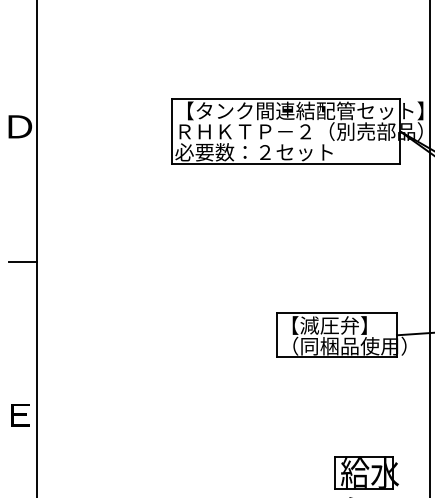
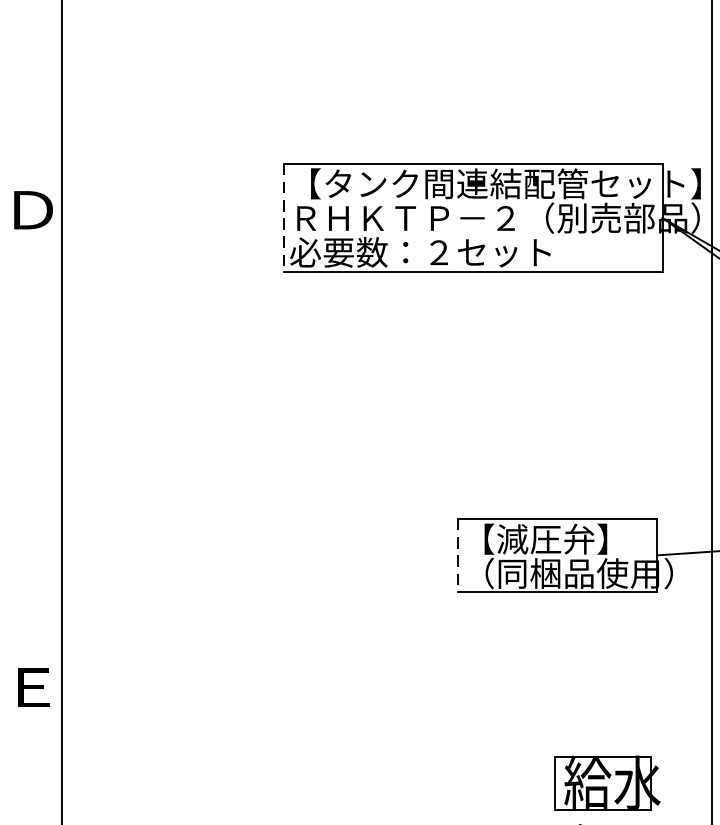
line: (171, 131) -> (283, 217), solid -> dashed
line: (22, 262) -> (37, 434), removed
line: (276, 335) -> (457, 555), solid -> dashed

